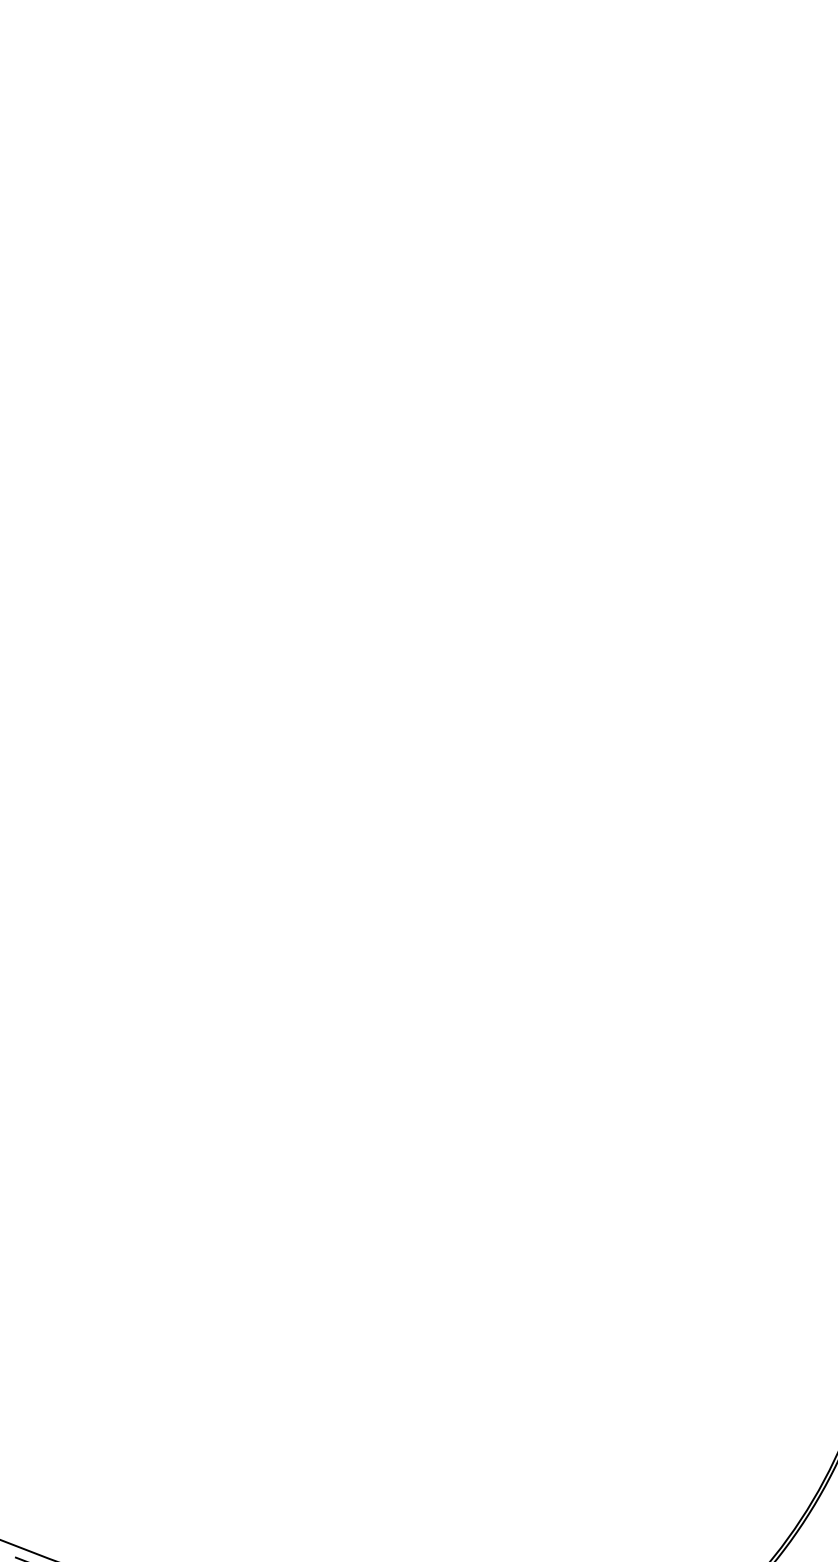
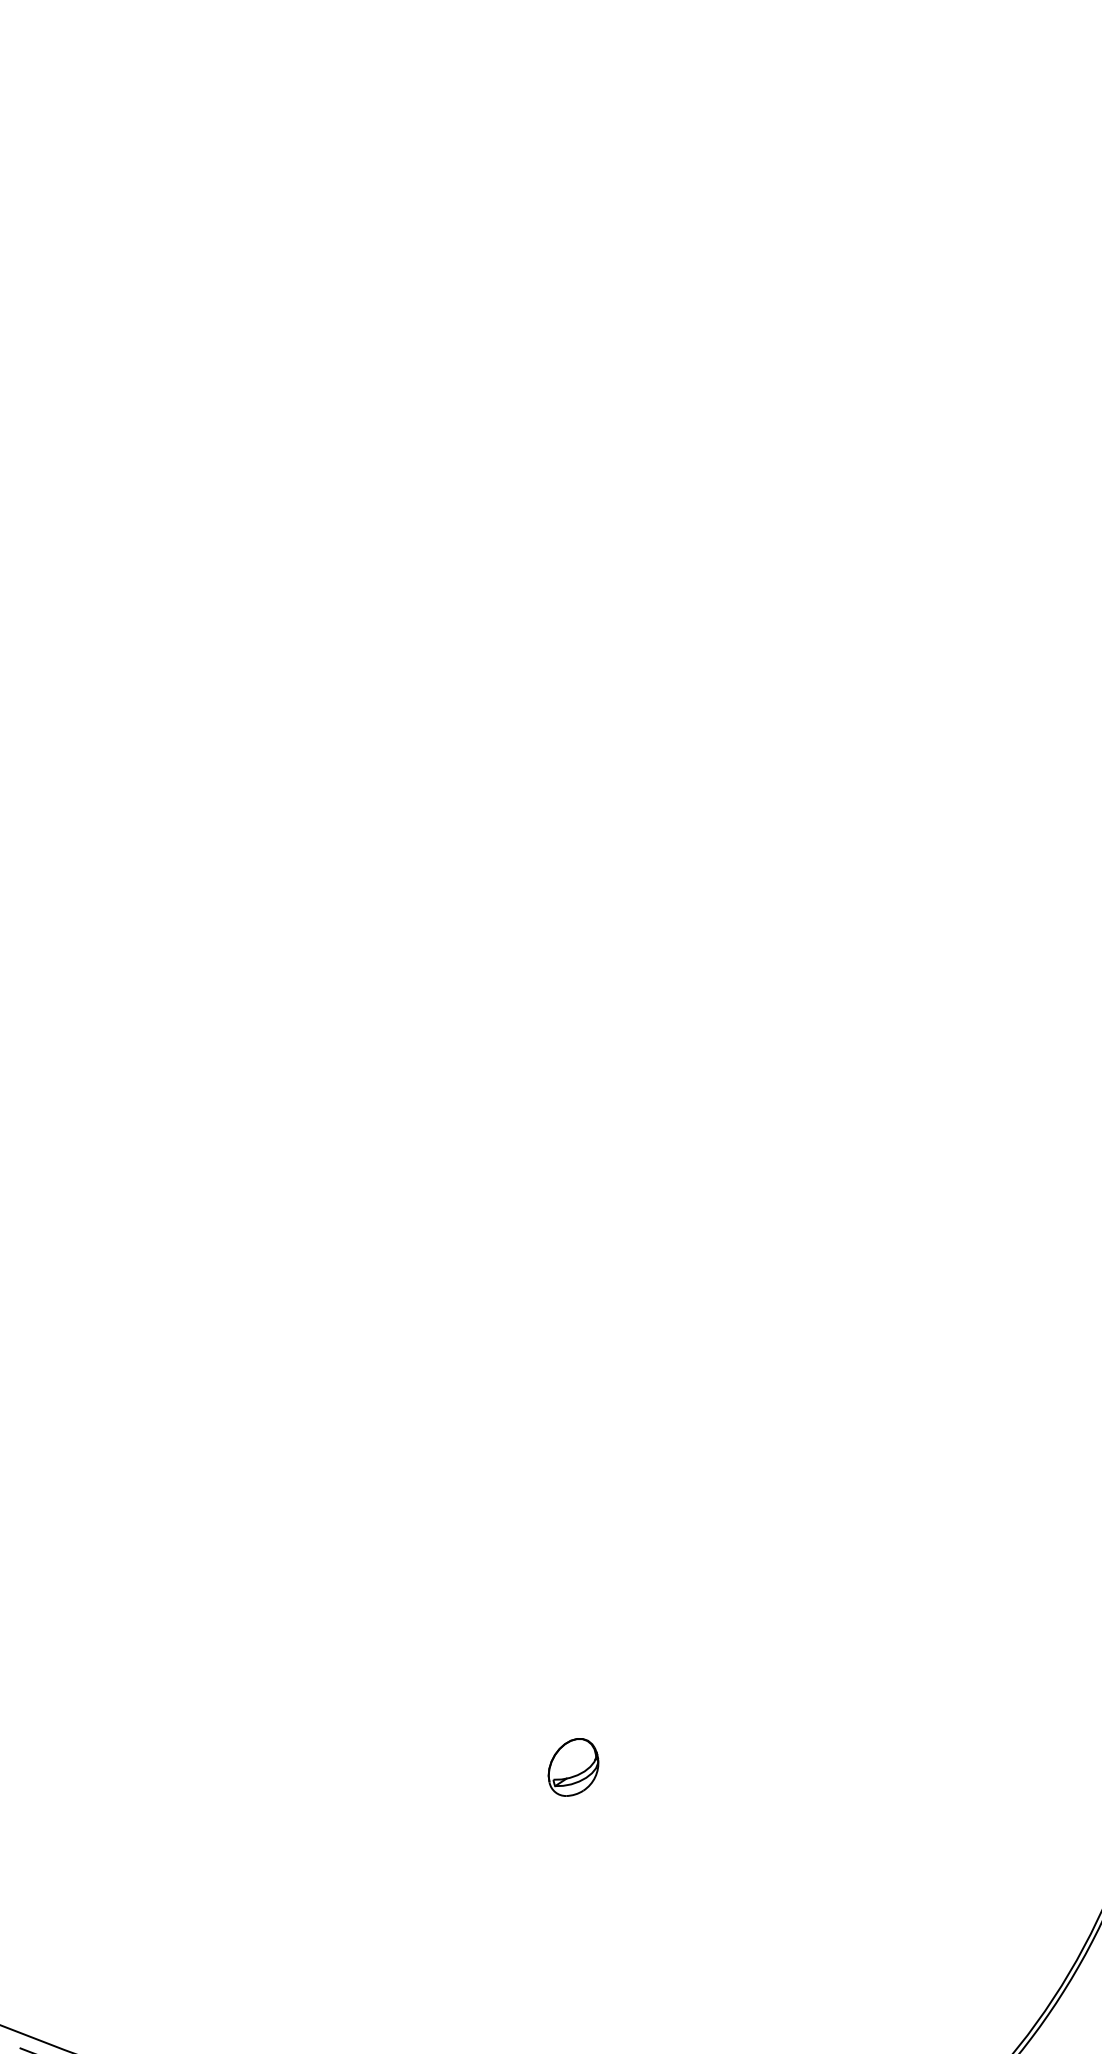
part: (435, 1343) -> (572, 1766), added

